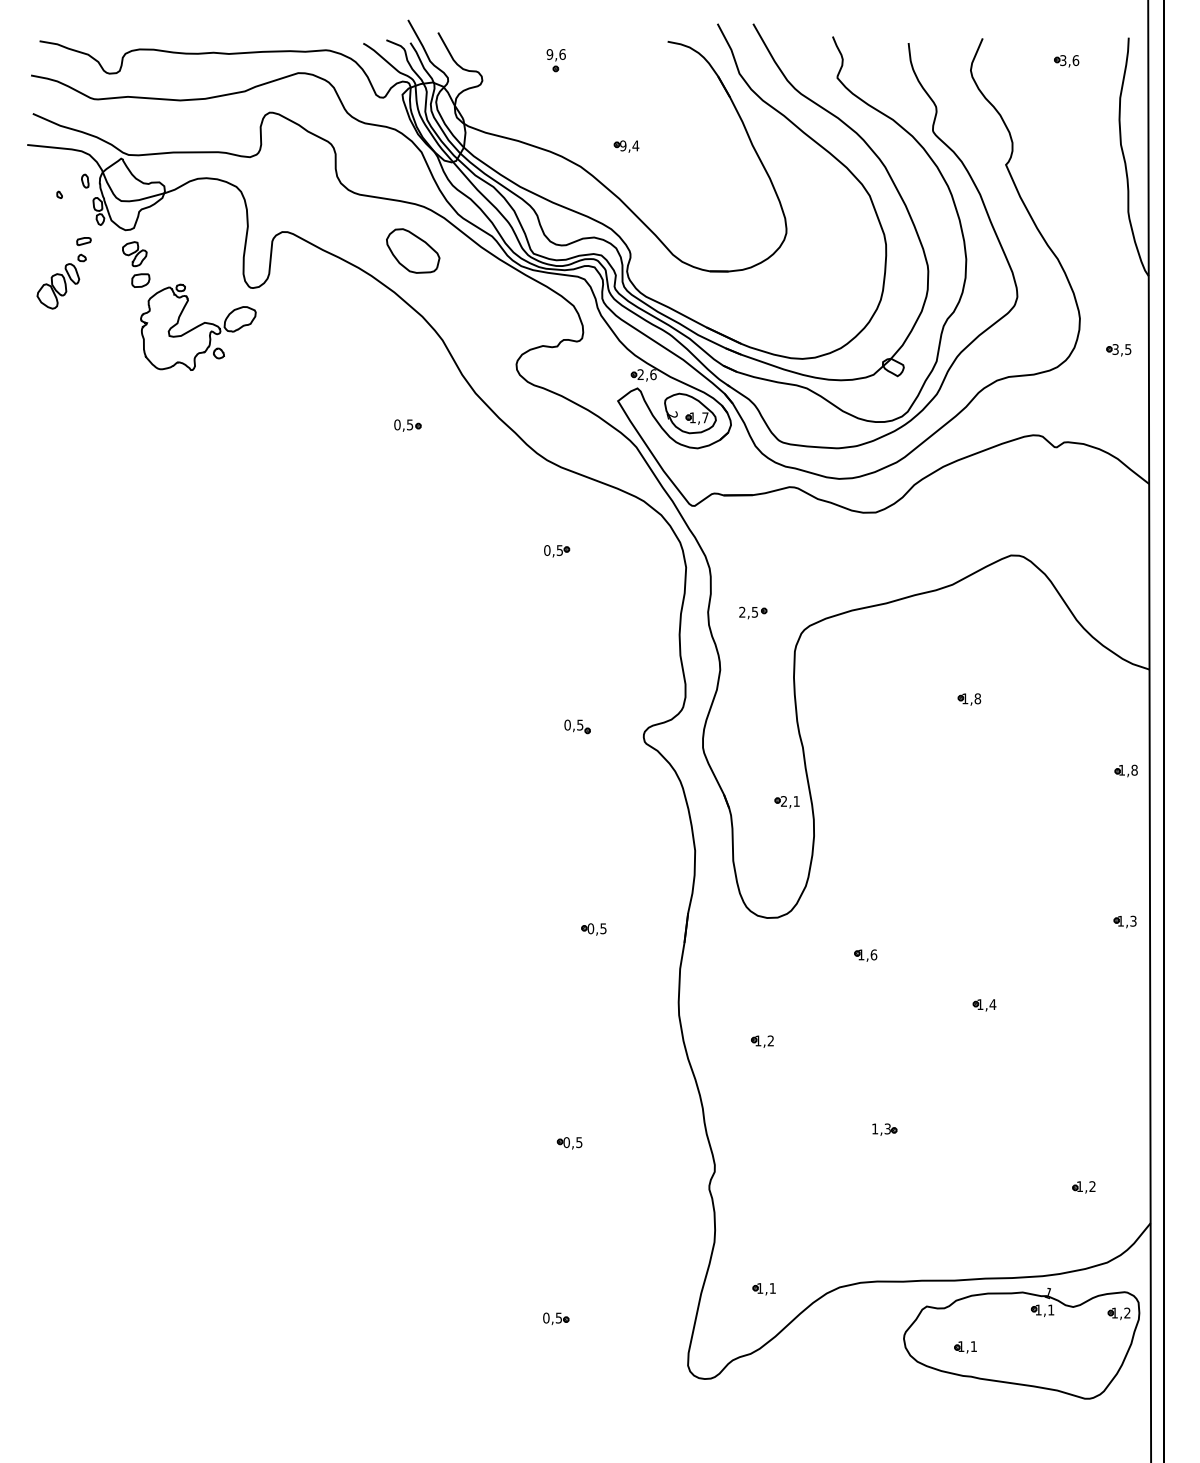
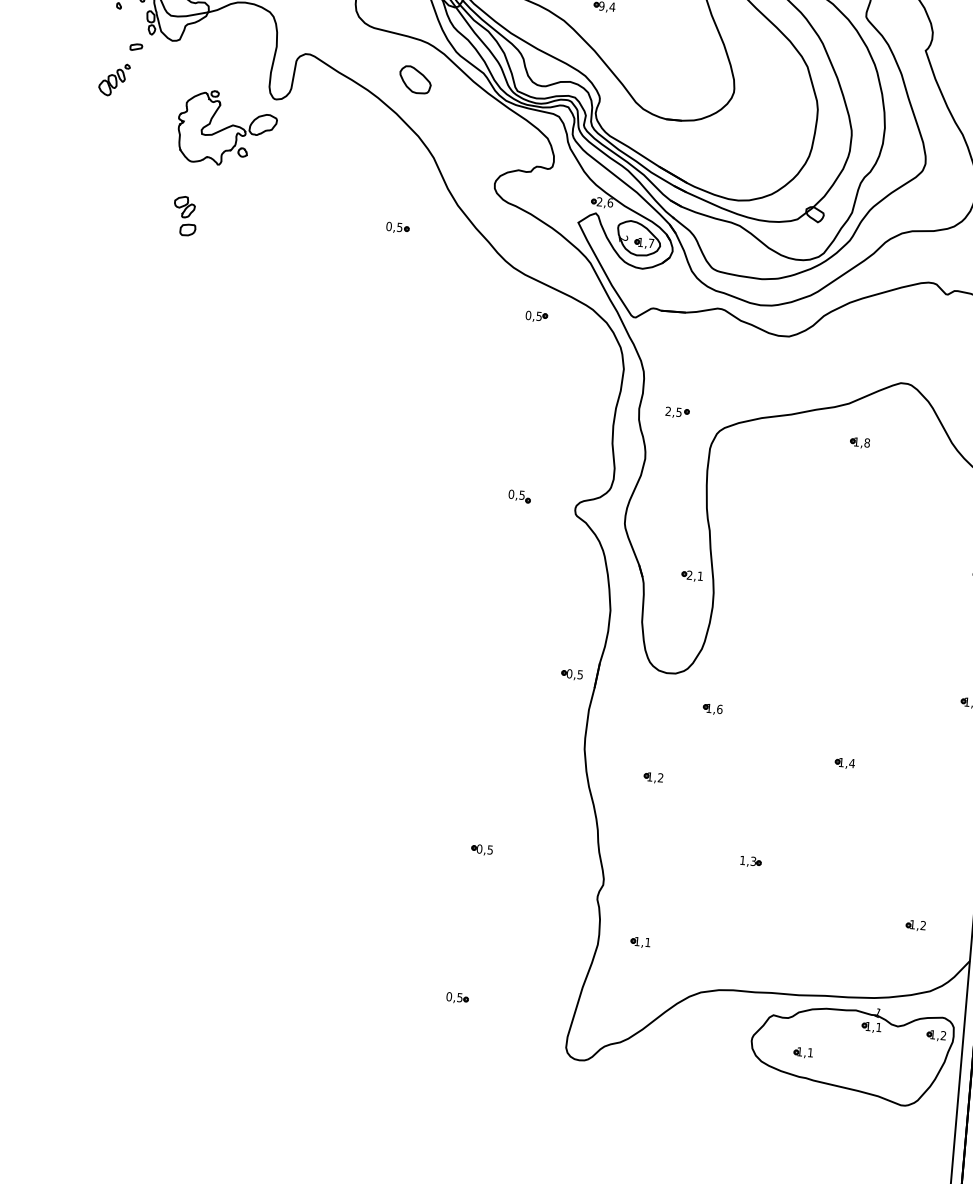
part: (413, 250) -> (415, 79), size x0.7
part: (136, 264) -> (185, 216), moved
part: (61, 281) -> (114, 79), size x0.7
part: (557, 551) -> (537, 317), moved
part: (969, 699) -> (860, 442), moved
part: (593, 929) -> (571, 674), moved
part: (865, 955) -> (712, 709), moved
part: (763, 1289) -> (639, 942), moved

